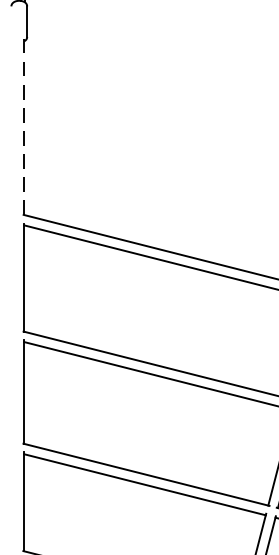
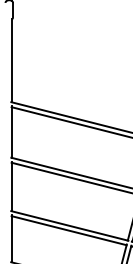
line: (23, 127) -> (11, 60), dashed -> solid

